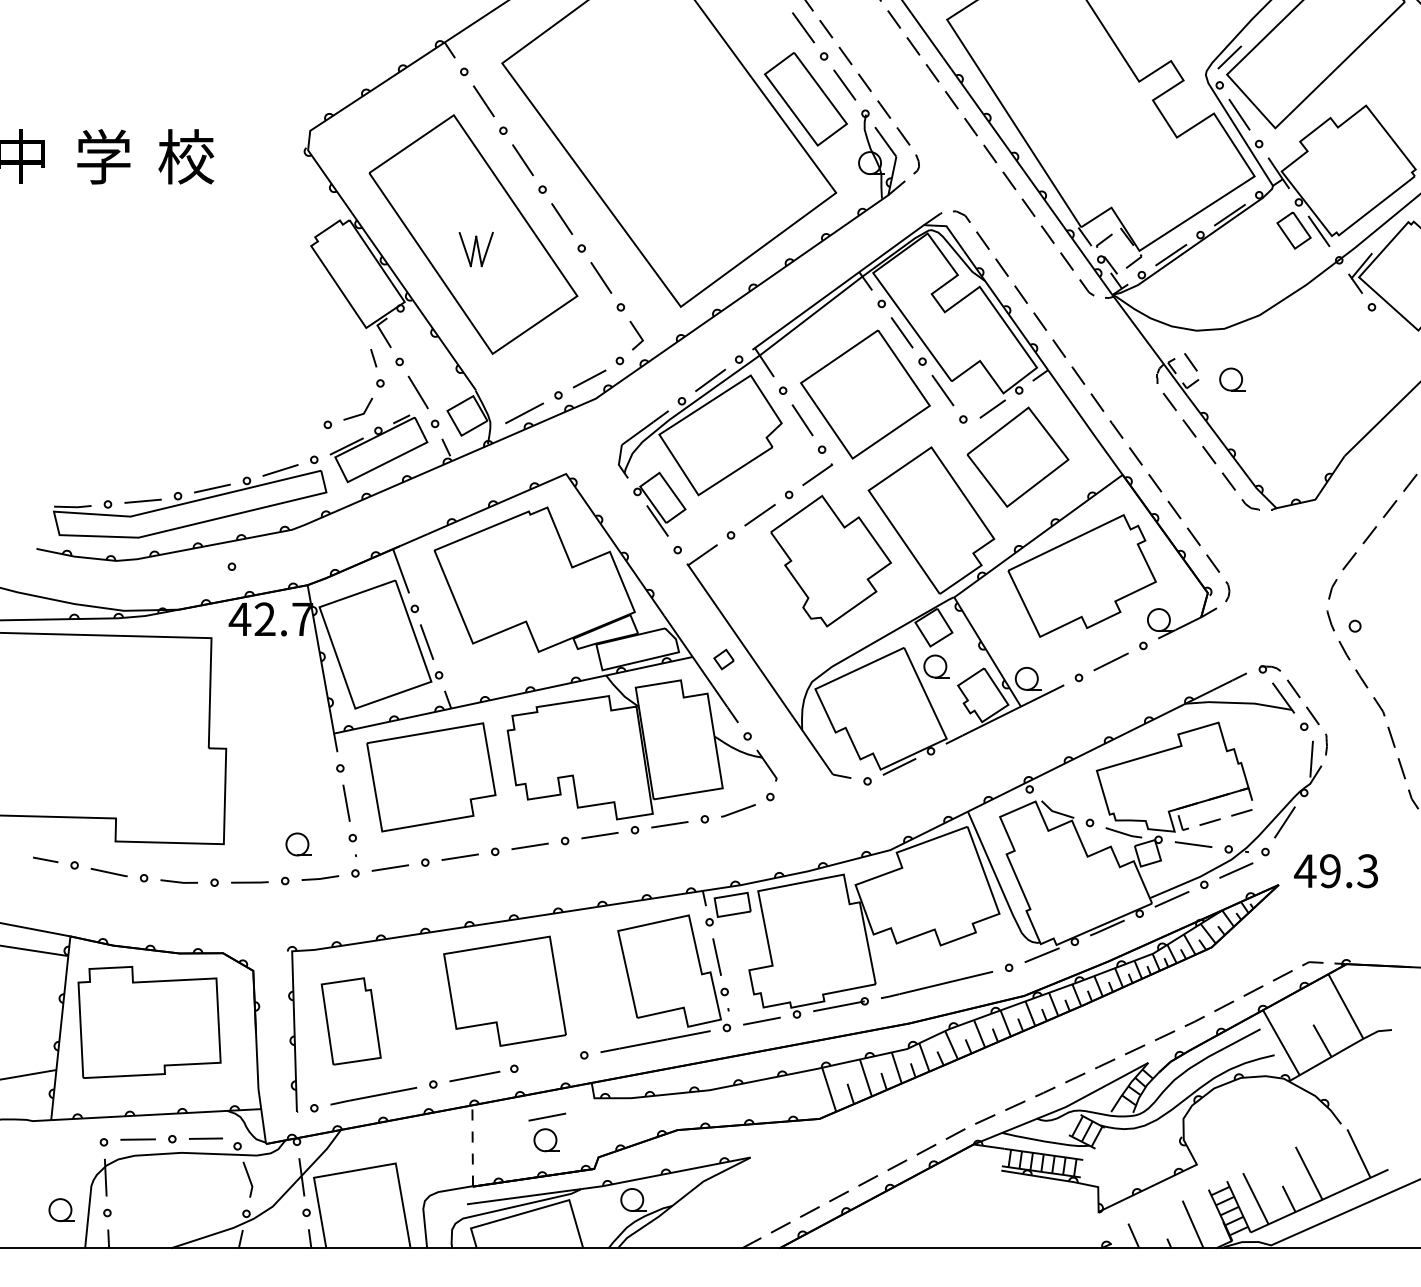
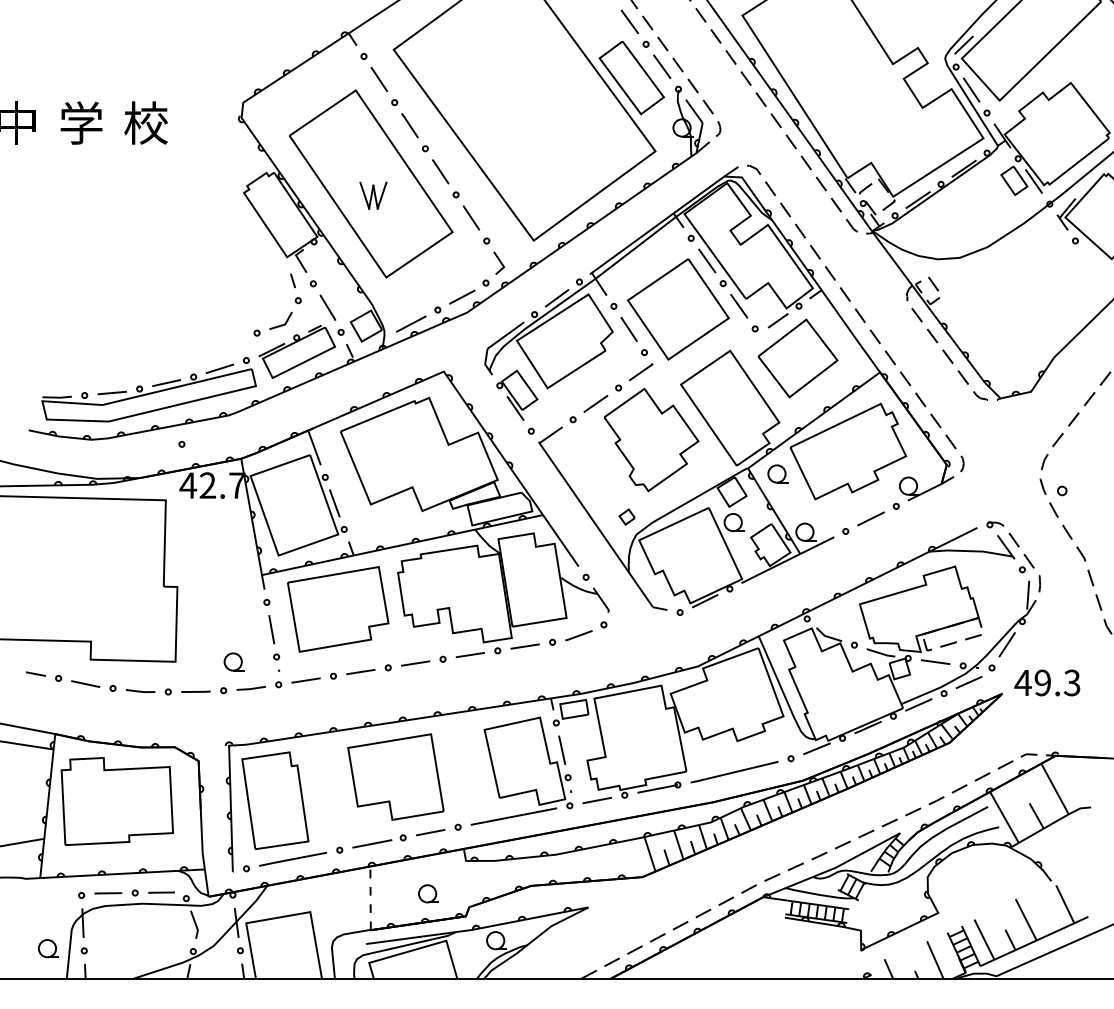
part: (1232, 379) -> (778, 473), moved
part: (723, 659) -> (626, 517), moved
part: (351, 1021) -> (275, 800), size x1.43
line: (547, 1116) -> (430, 832), moved

